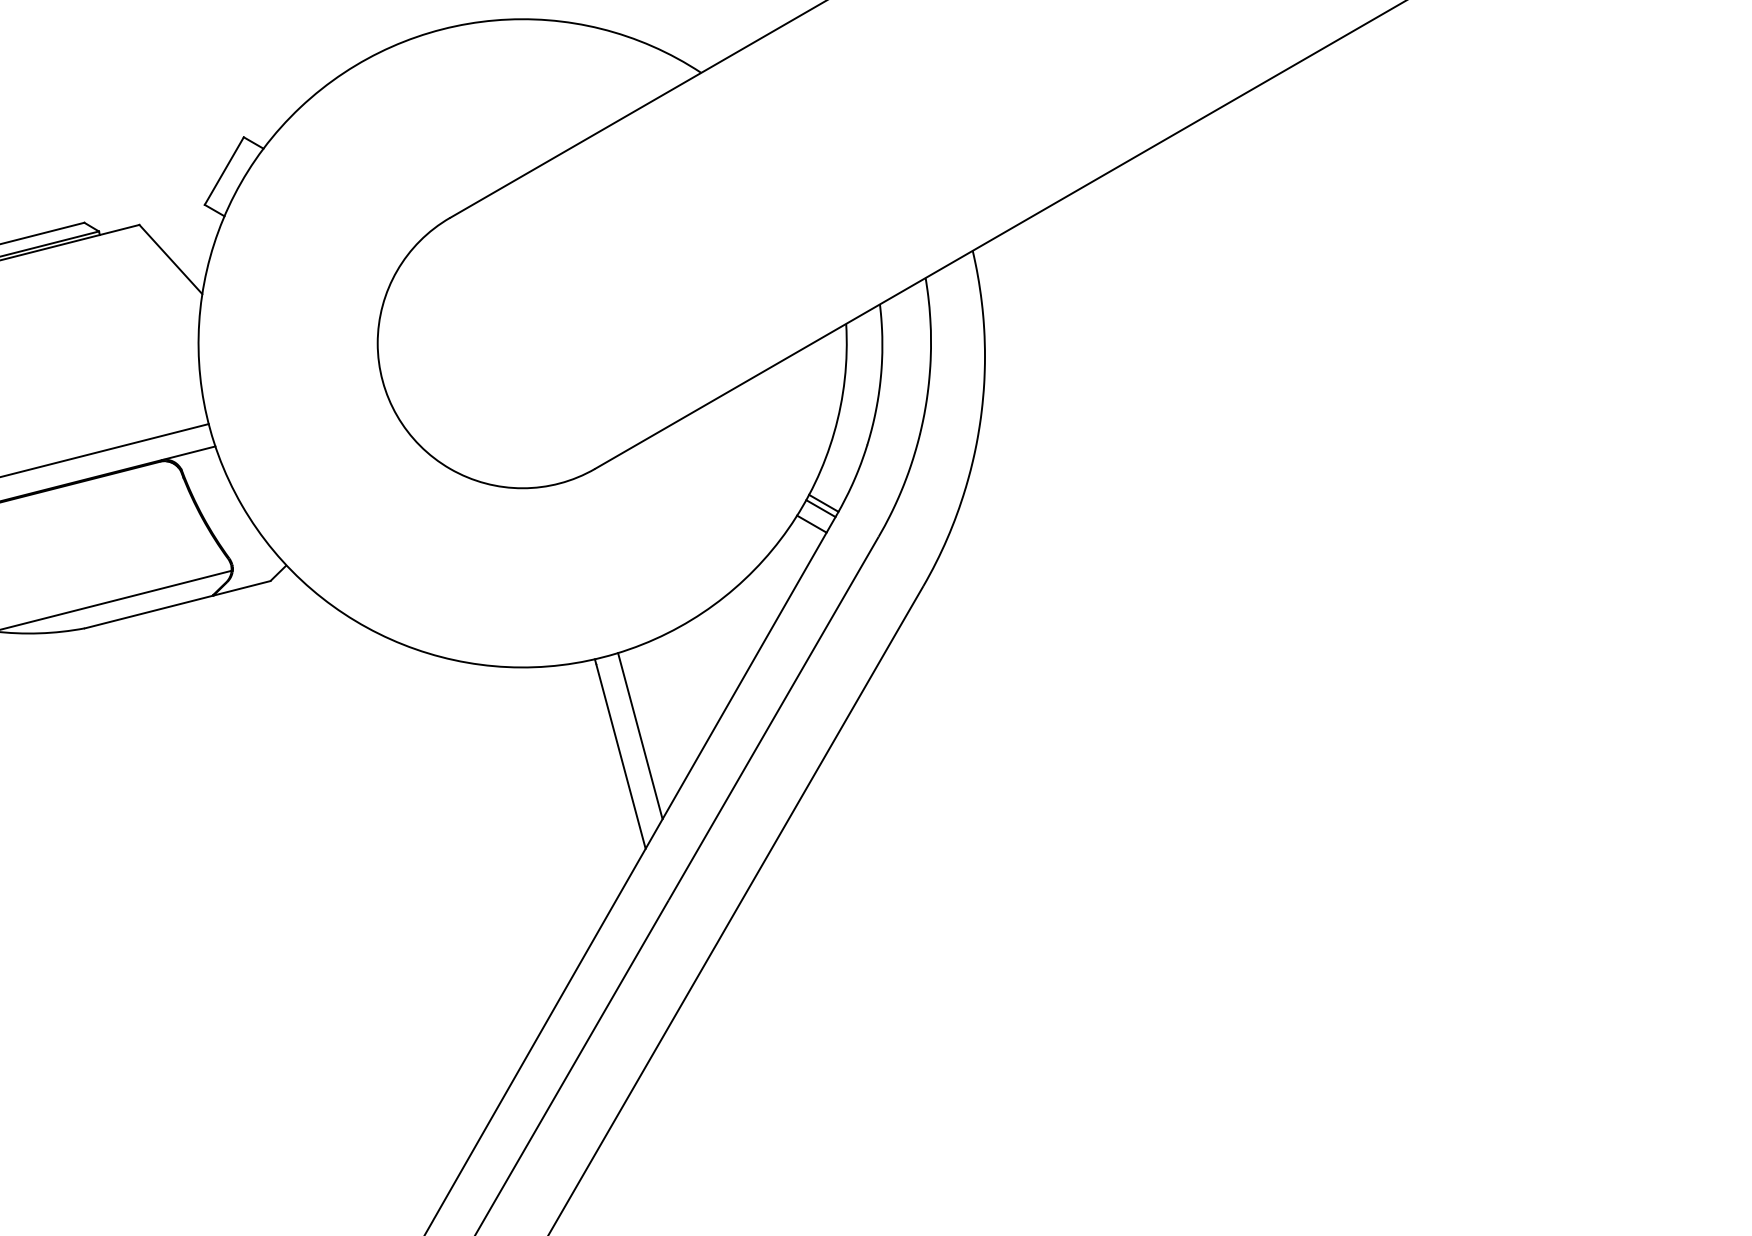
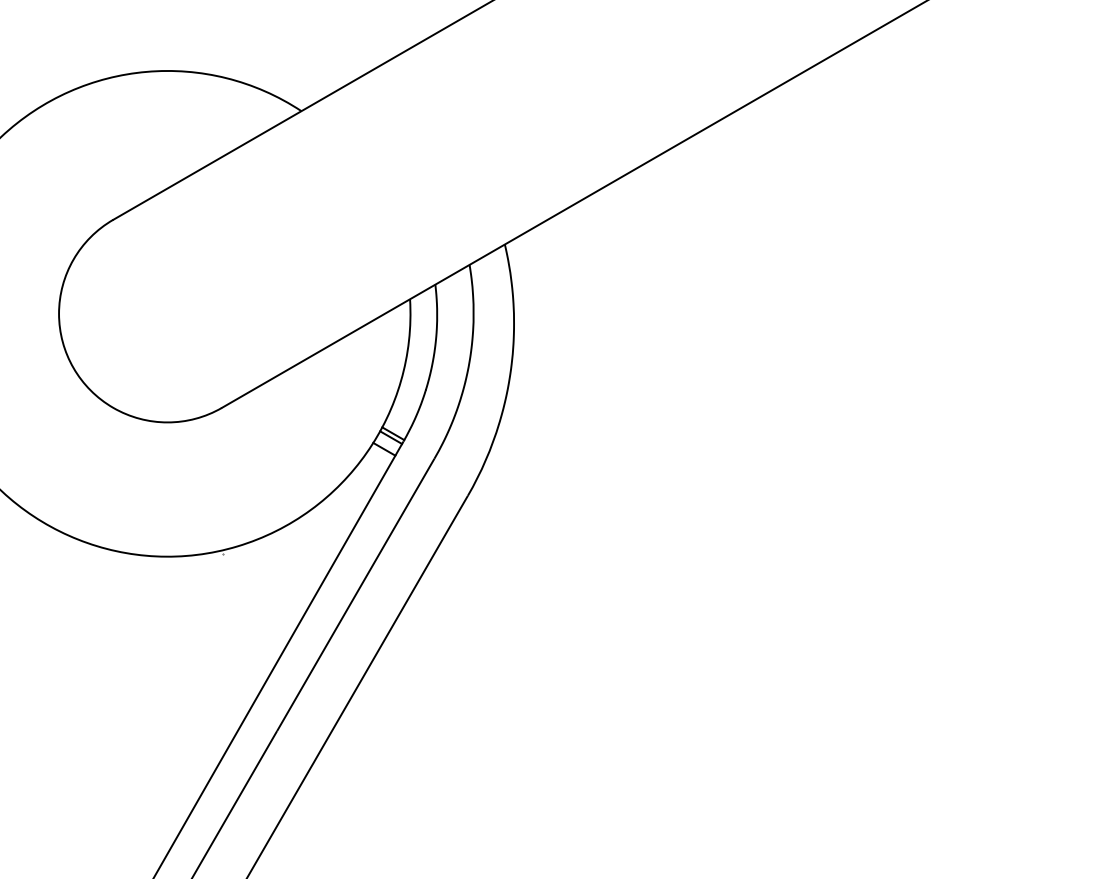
line: (640, 736) -> (255, 608), removed
line: (619, 753) -> (240, 621), removed

